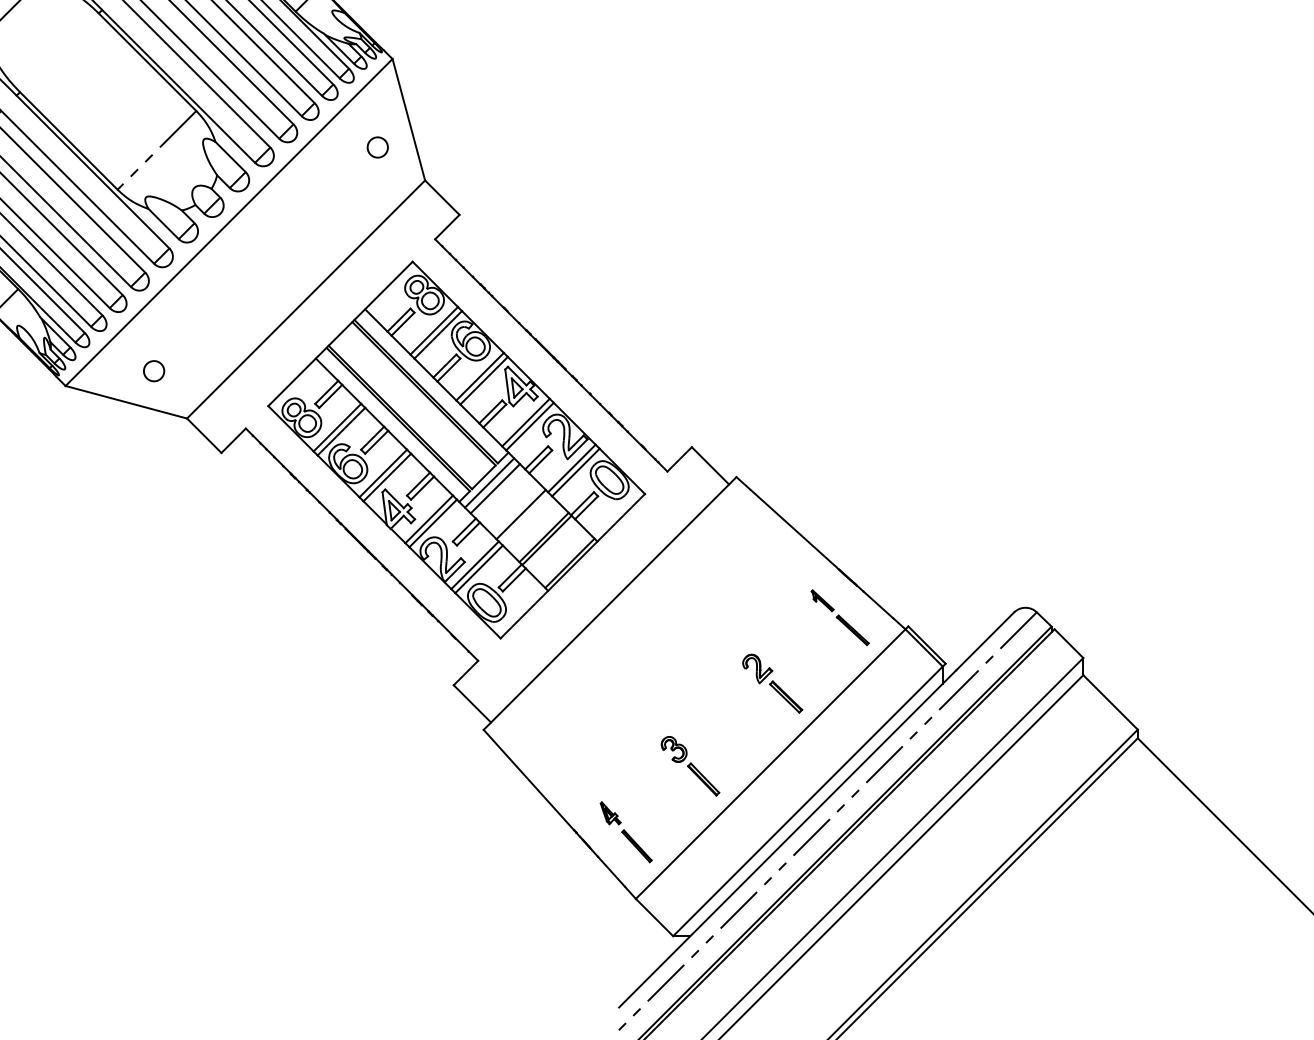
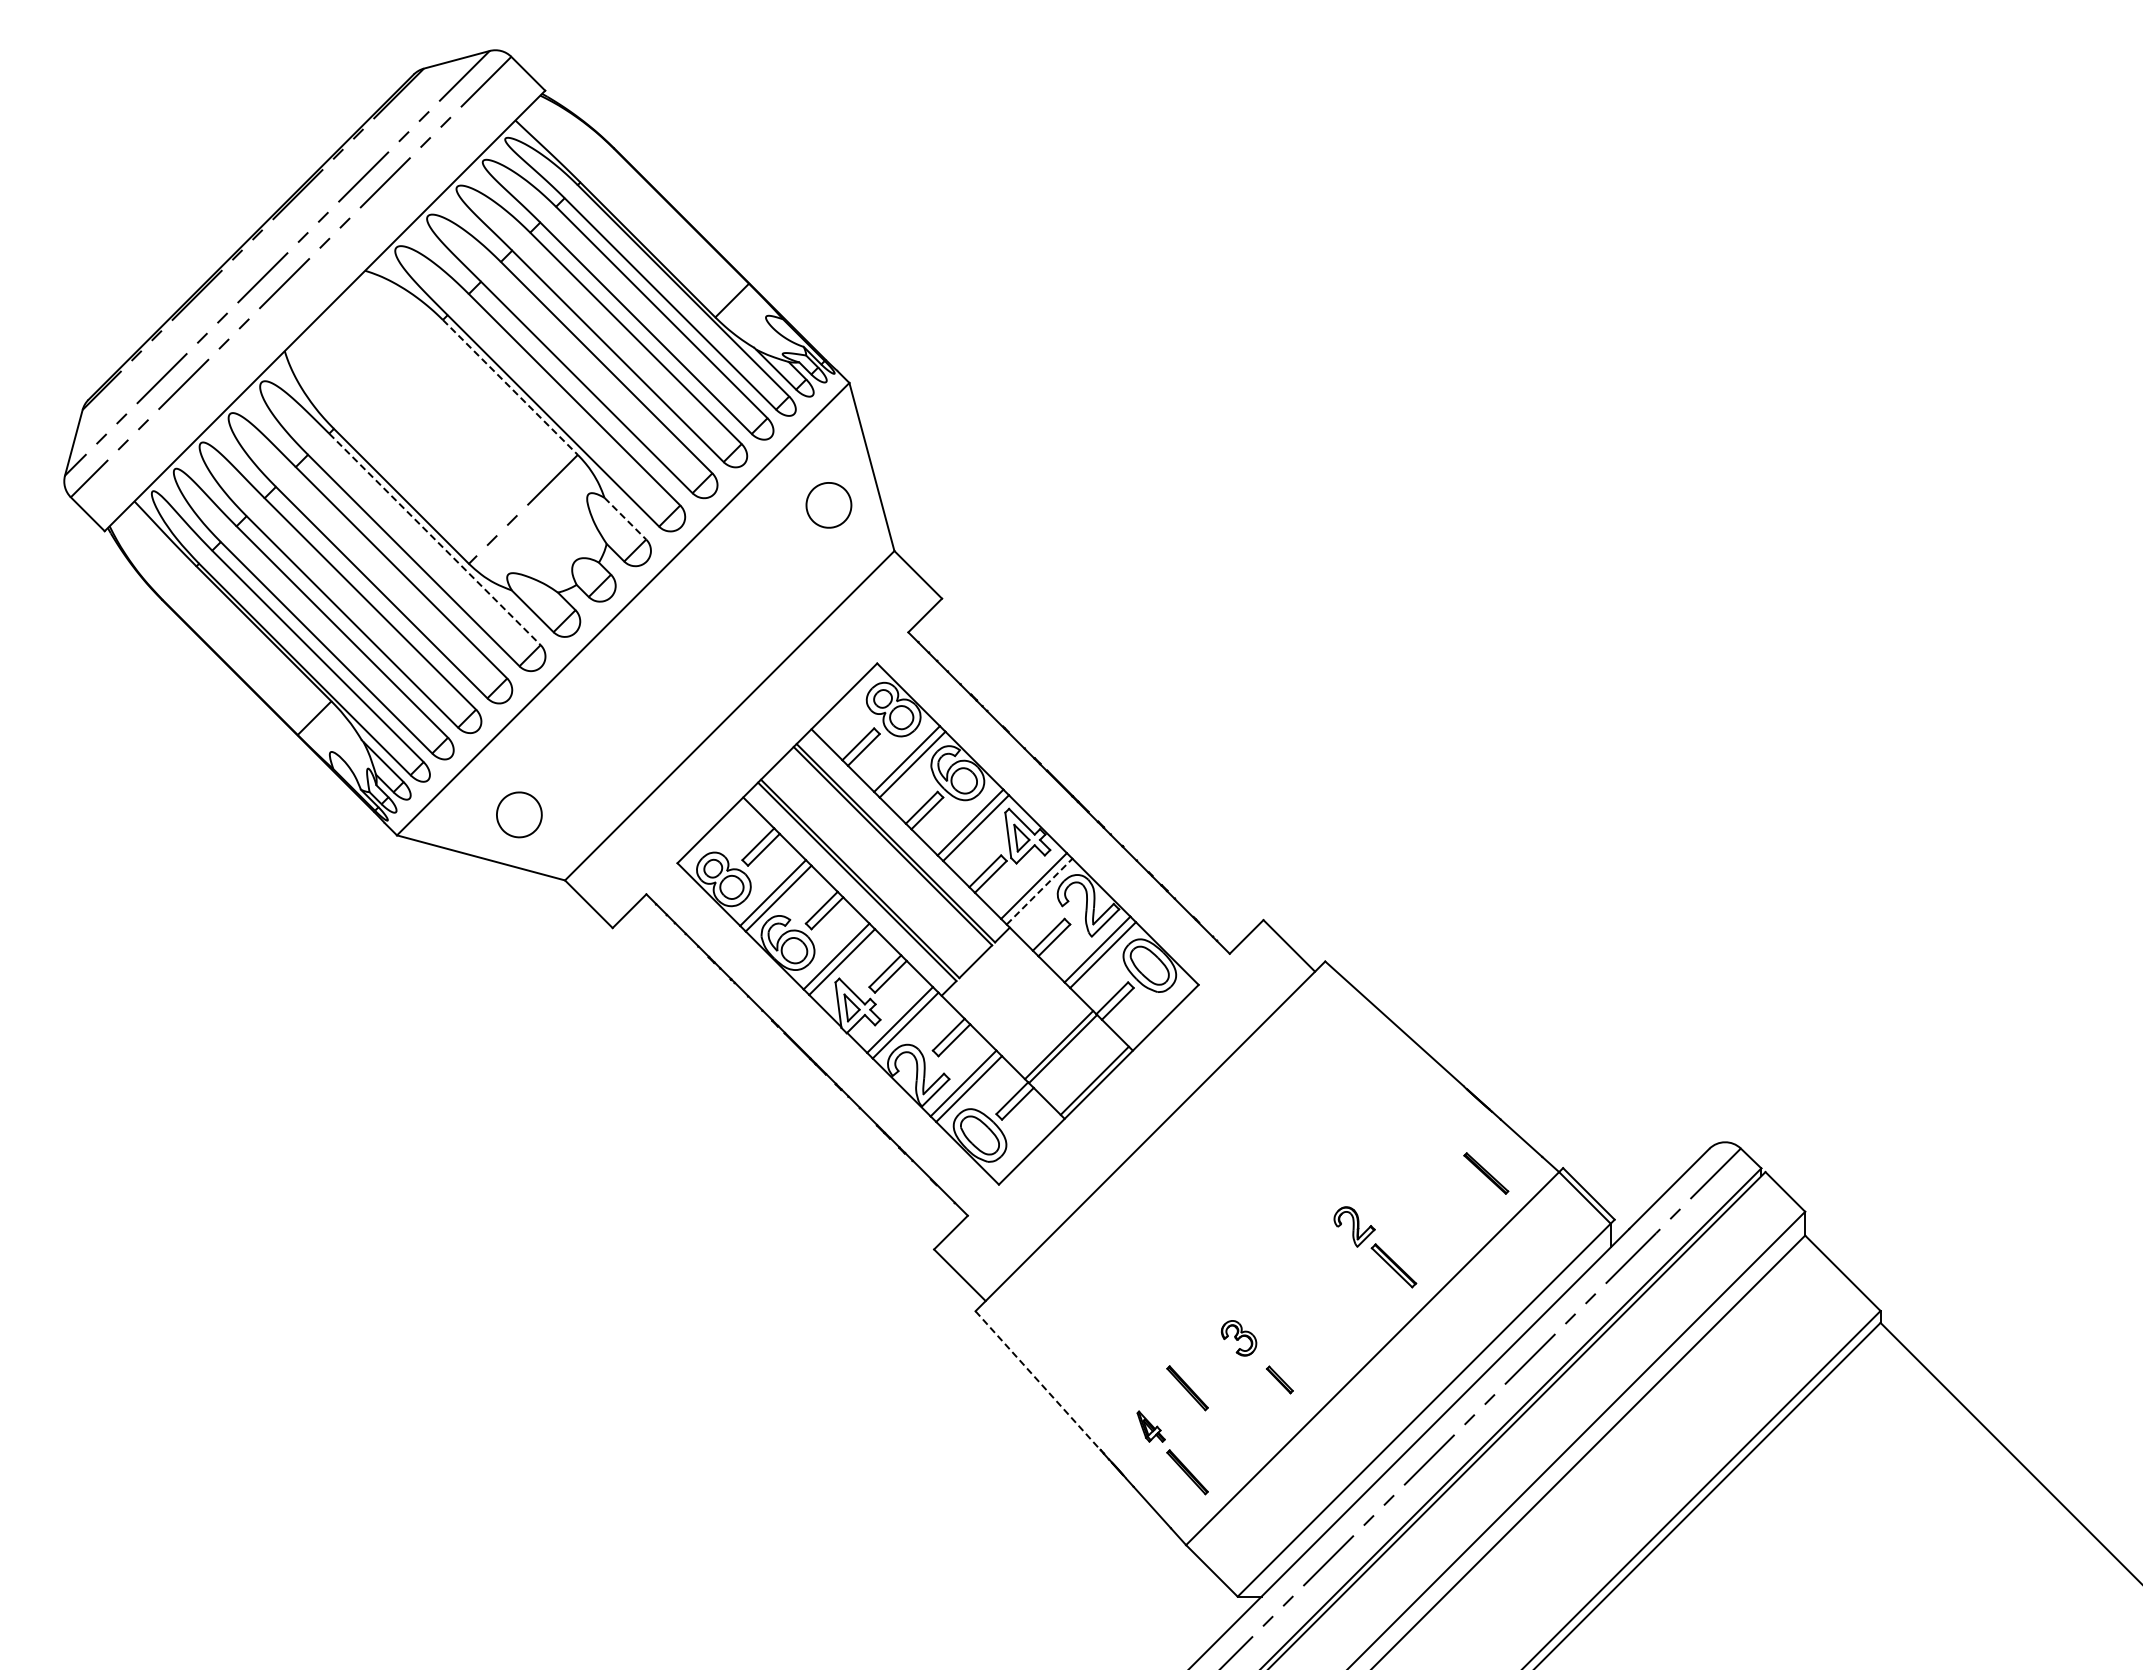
line: (147, 62) -> (510, 387), solid -> dashed
part: (377, 147) -> (828, 505), size x1.6
line: (230, 156) -> (625, 518), solid -> dashed
line: (92, 172) -> (434, 539), solid -> dashed
part: (154, 370) -> (519, 814), size x1.6
line: (529, 426) -> (1039, 891), solid -> dashed
line: (489, 482) -> (983, 969), removed
line: (495, 488) -> (991, 977), removed
line: (521, 514) -> (1027, 1013), removed
part: (822, 600) -> (1444, 1132), removed
part: (703, 779) -> (1279, 1379), size x0.6
line: (529, 780) -> (1038, 1381), solid -> dashed
part: (636, 785) -> (1187, 1388), added

